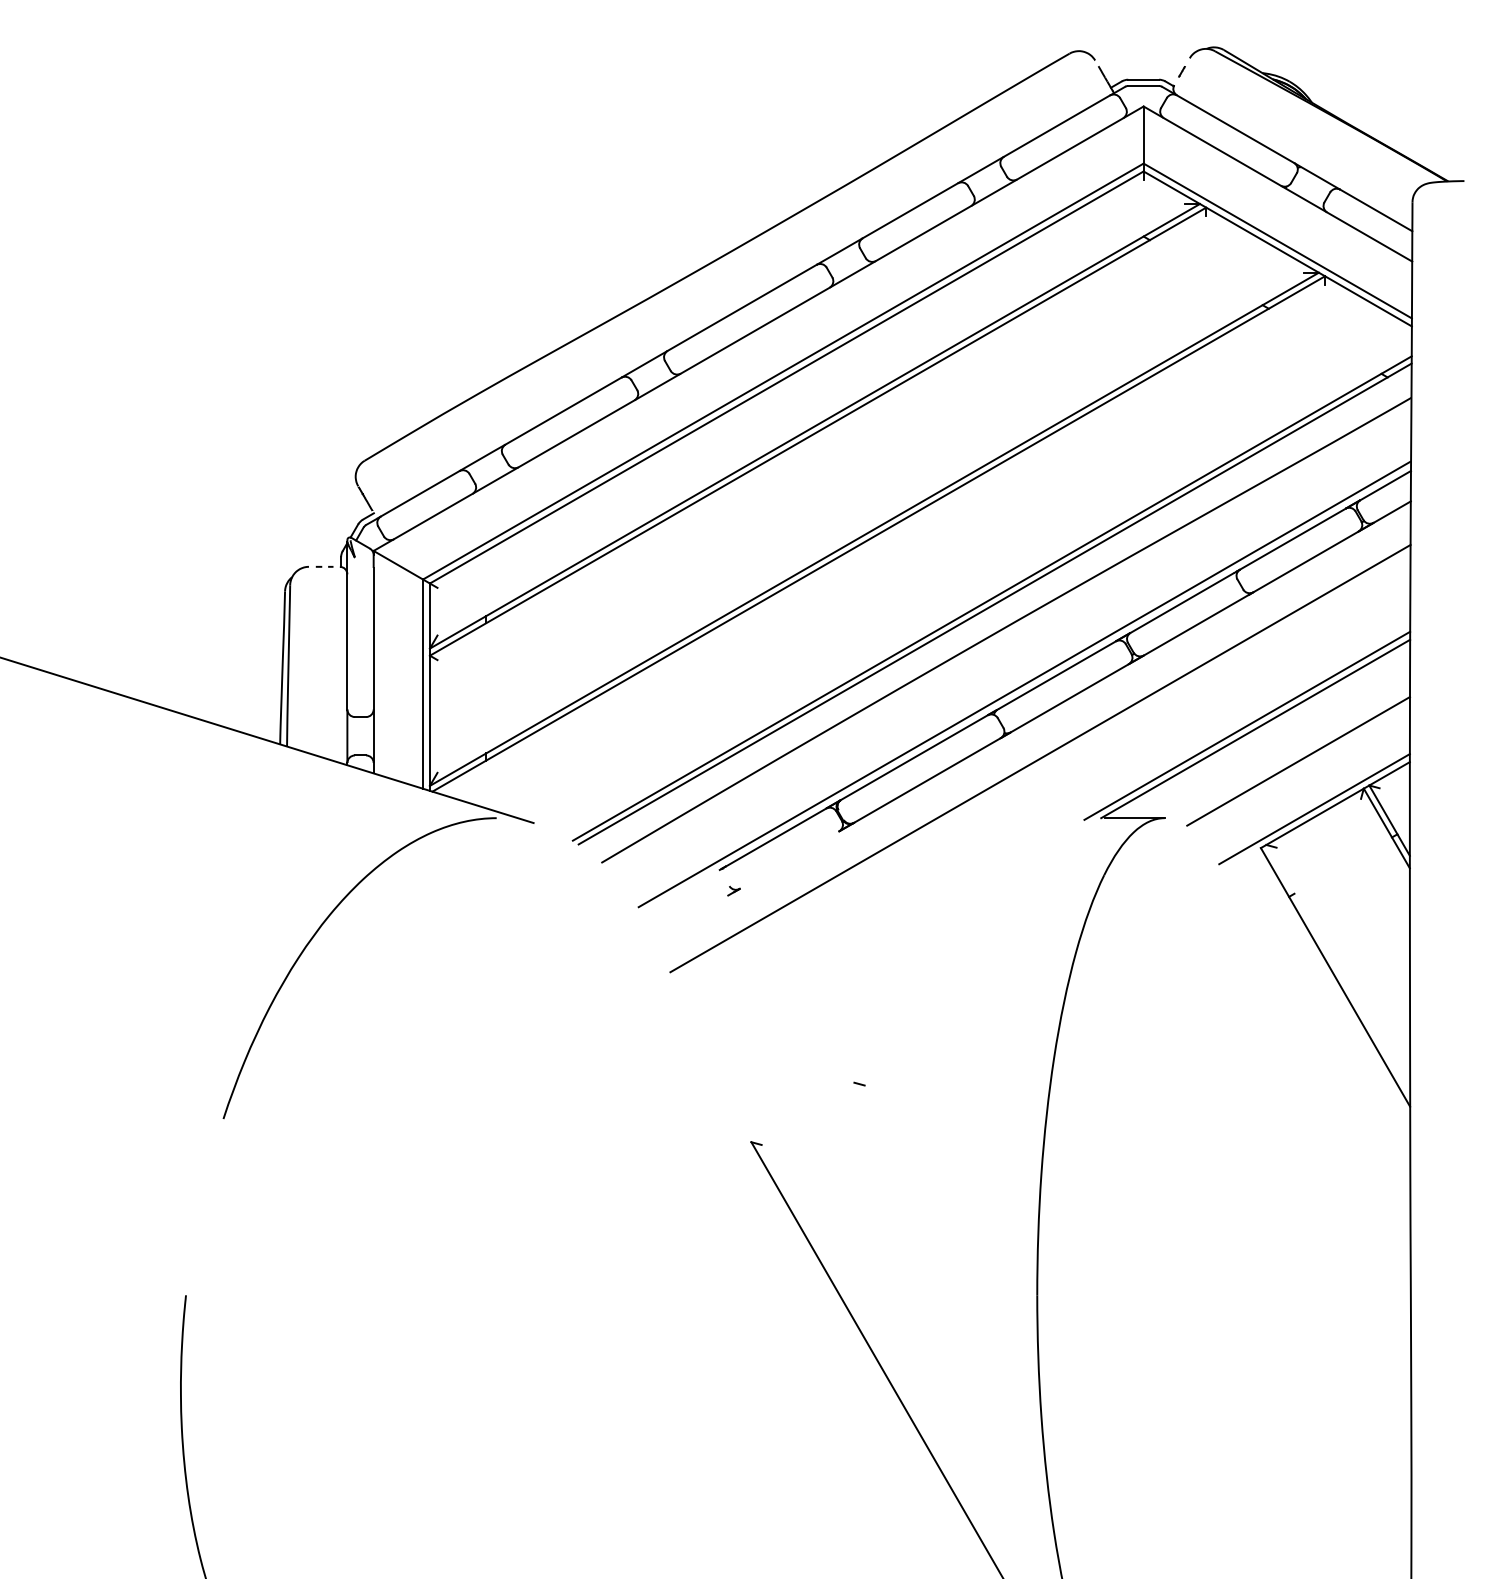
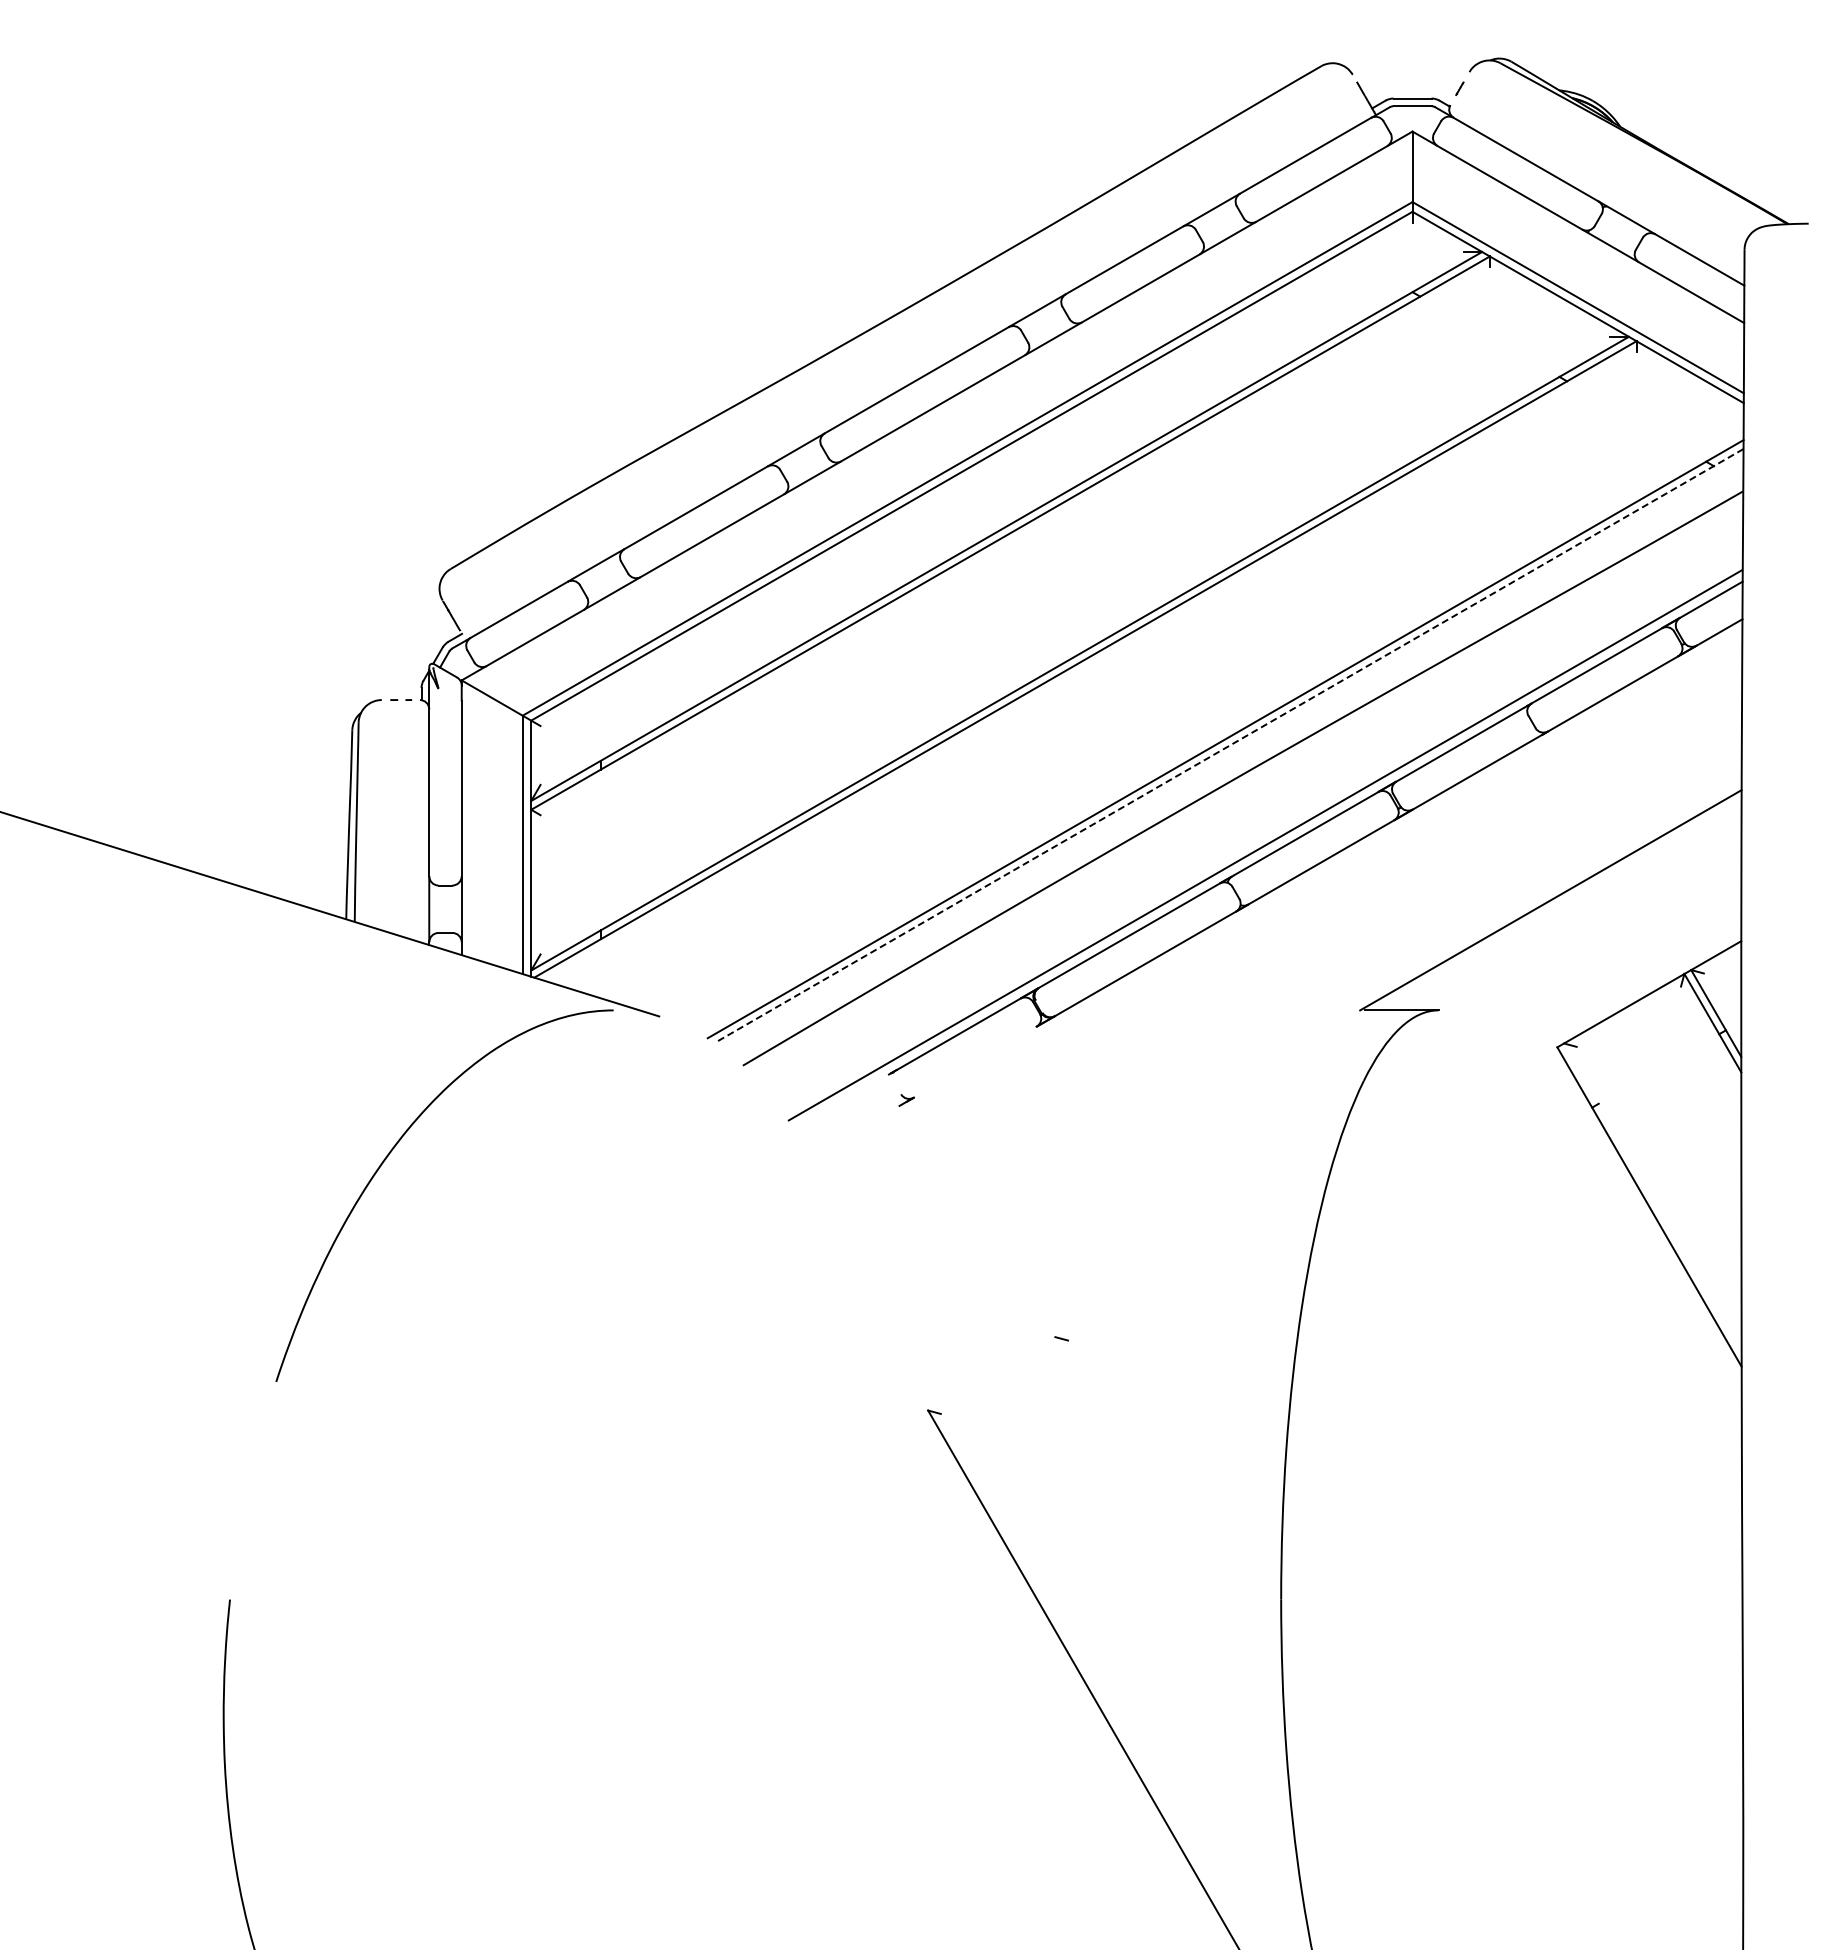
line: (995, 603) -> (1229, 745), solid -> dashed
line: (1247, 725) -> (1540, 896), removed
line: (1040, 758) -> (1285, 936), removed
line: (1298, 760) -> (1603, 939), removed
line: (1314, 809) -> (1623, 999), removed

